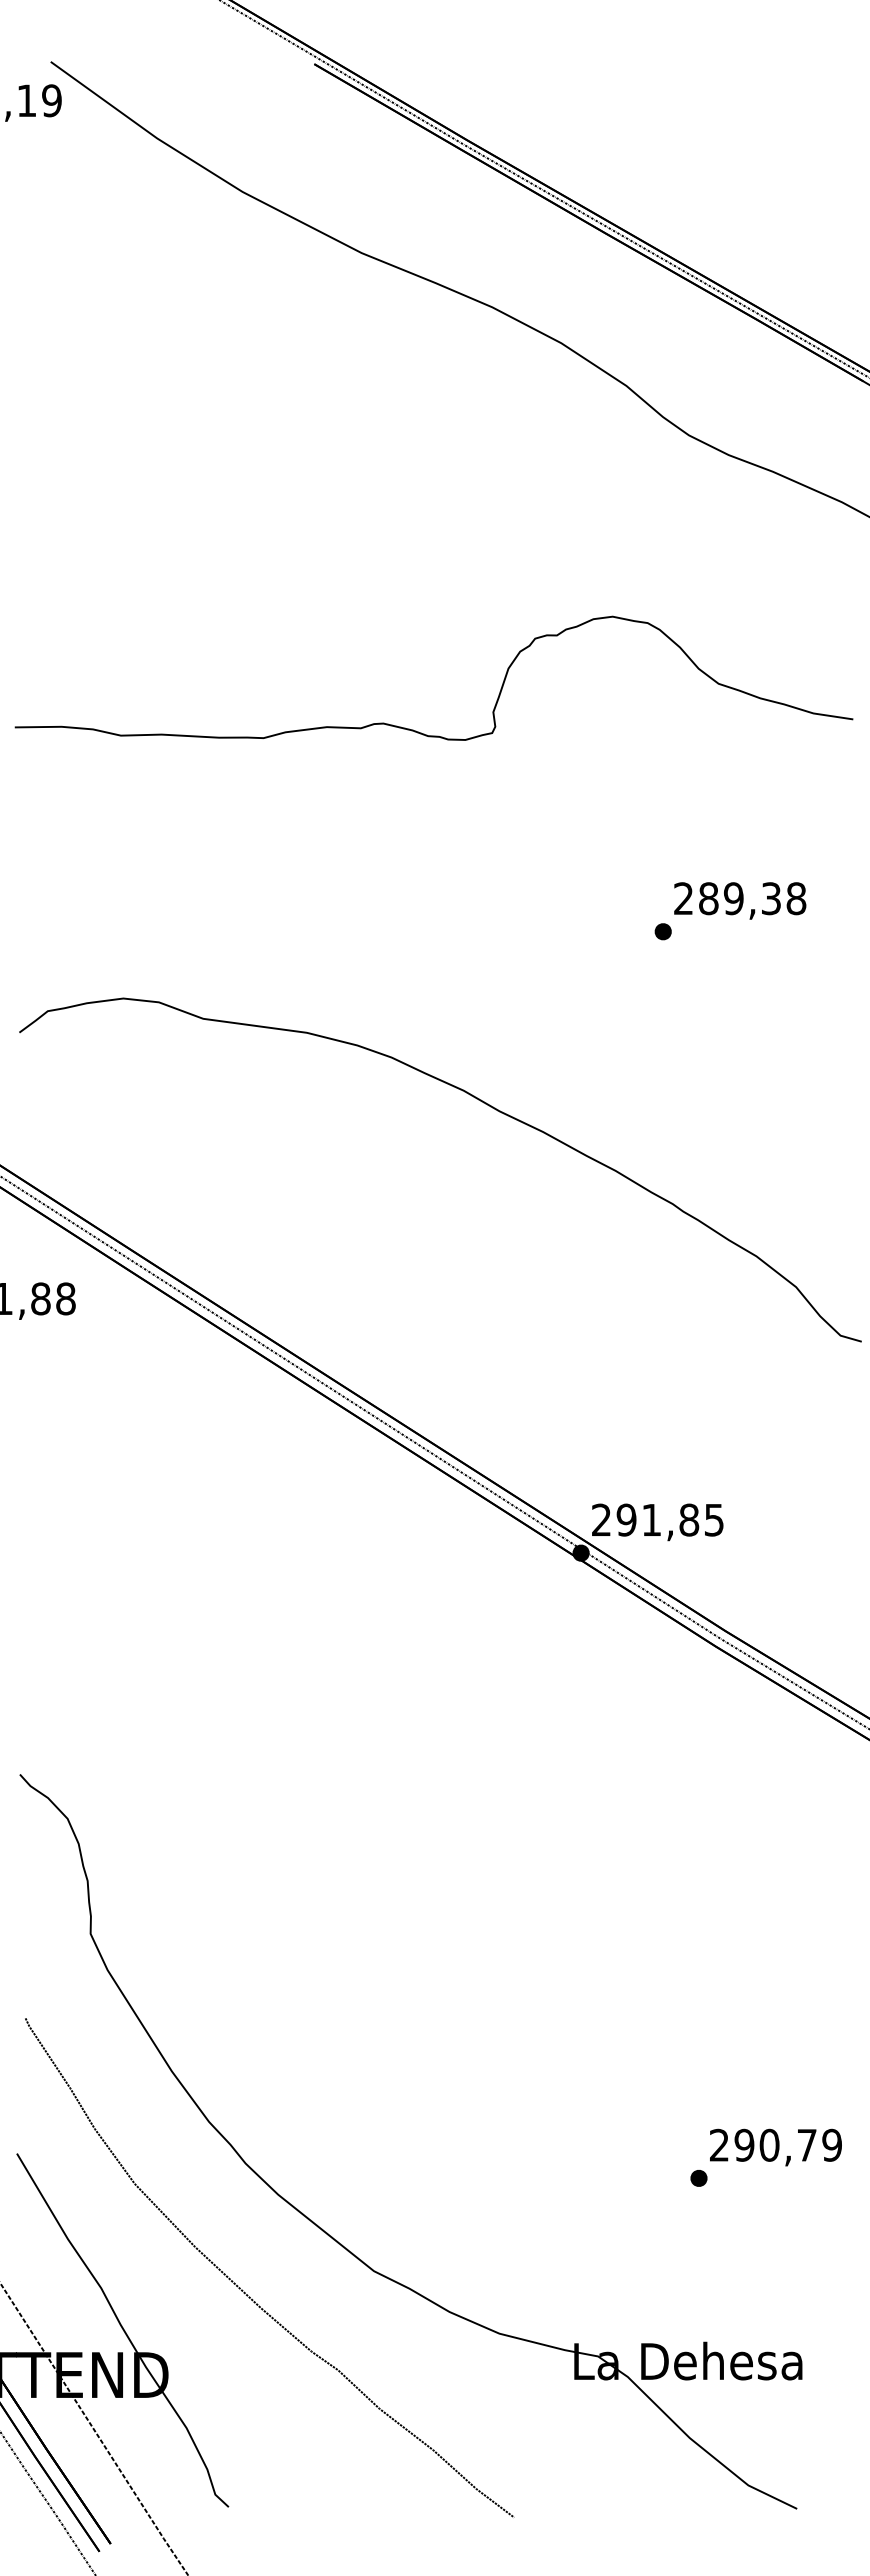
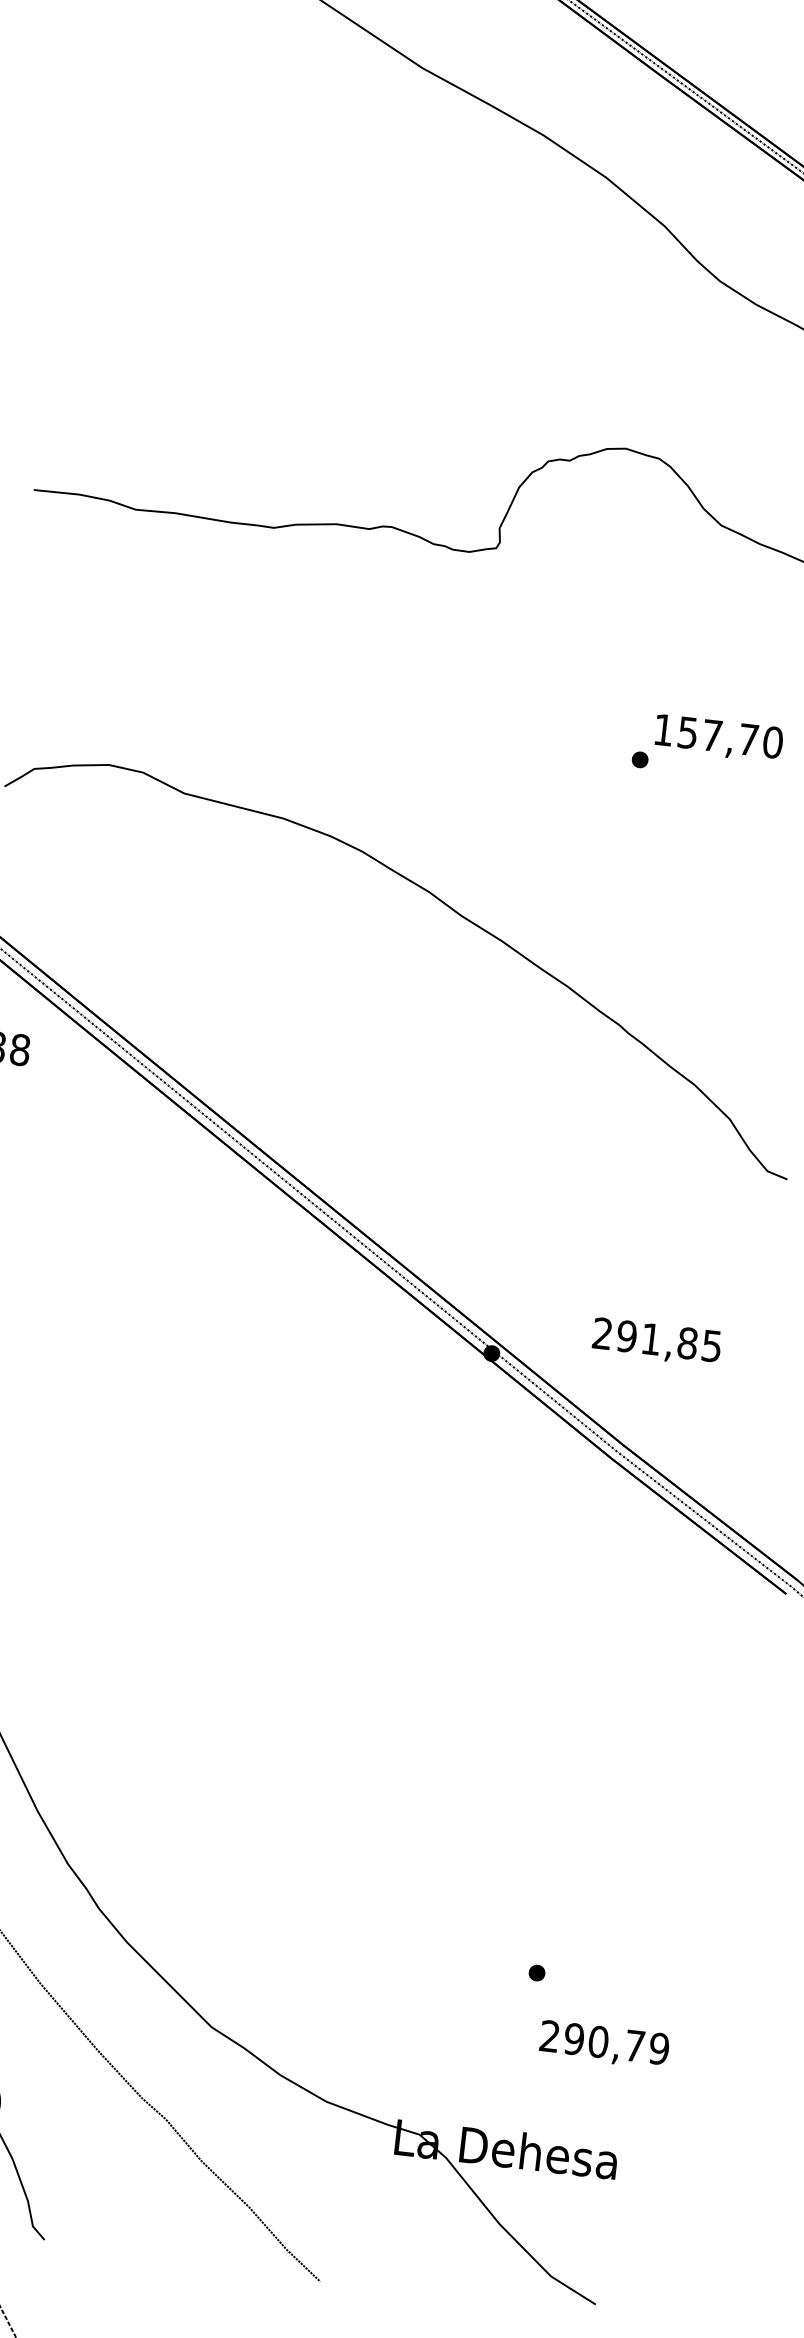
text: (740, 898) -> (718, 736), 289,38 -> 157,70
text: (657, 1522) -> (656, 1342), moved
text: (775, 2147) -> (604, 2044), moved

